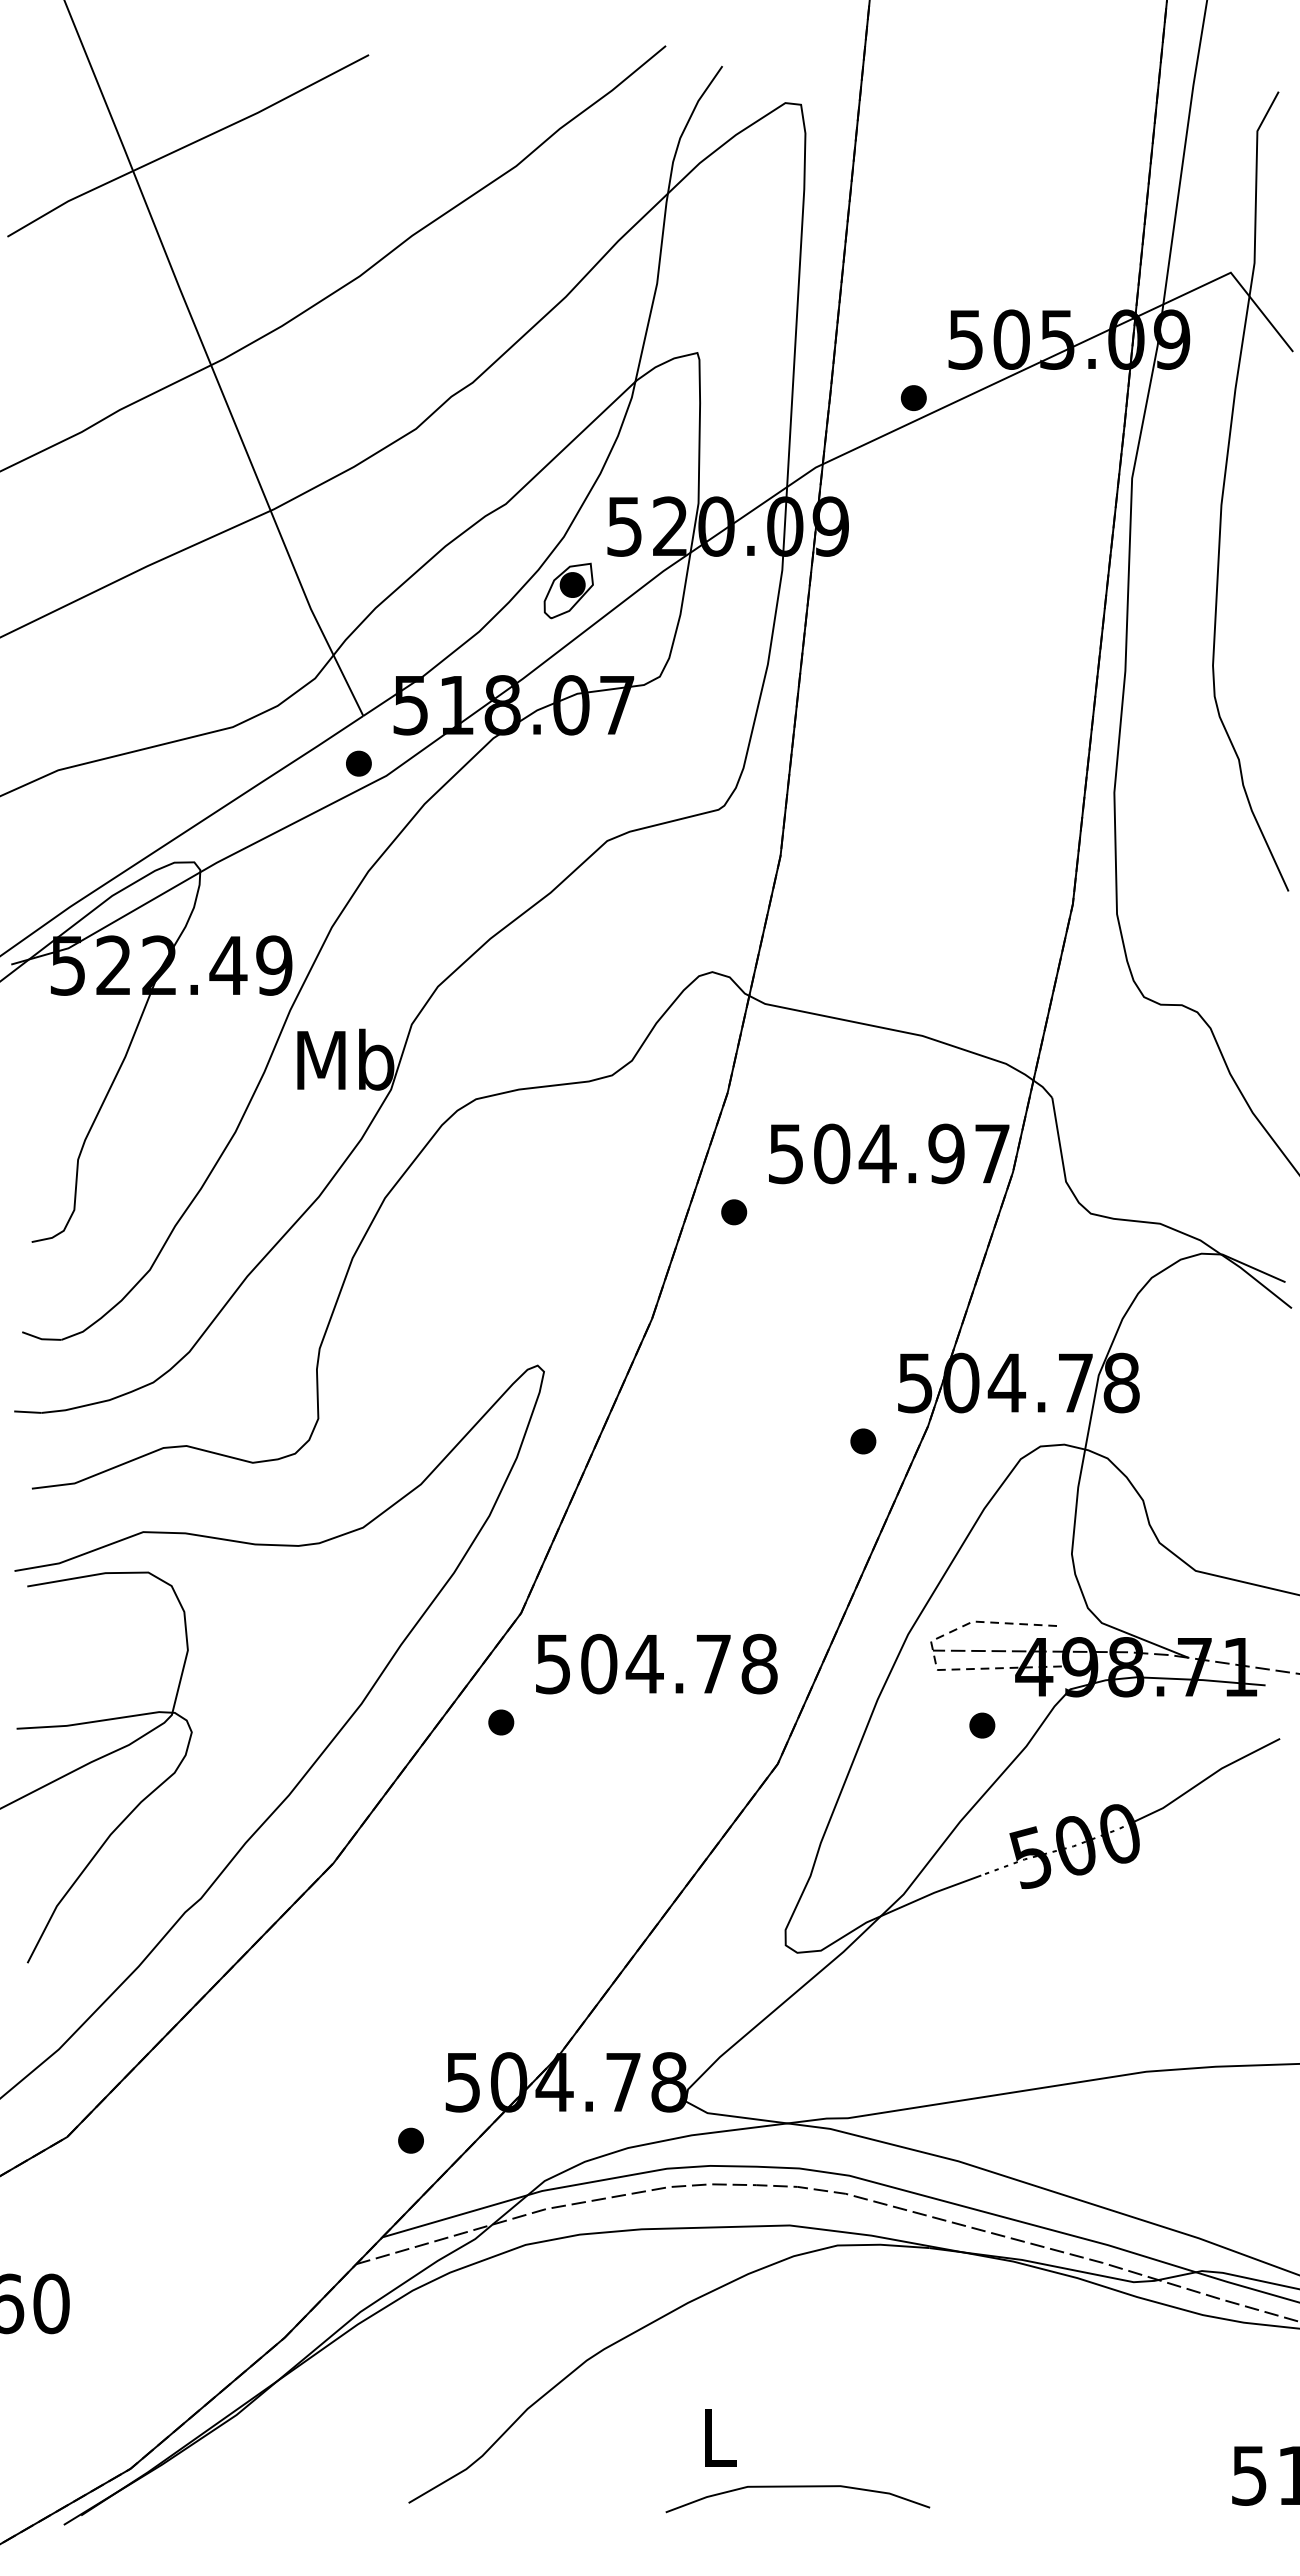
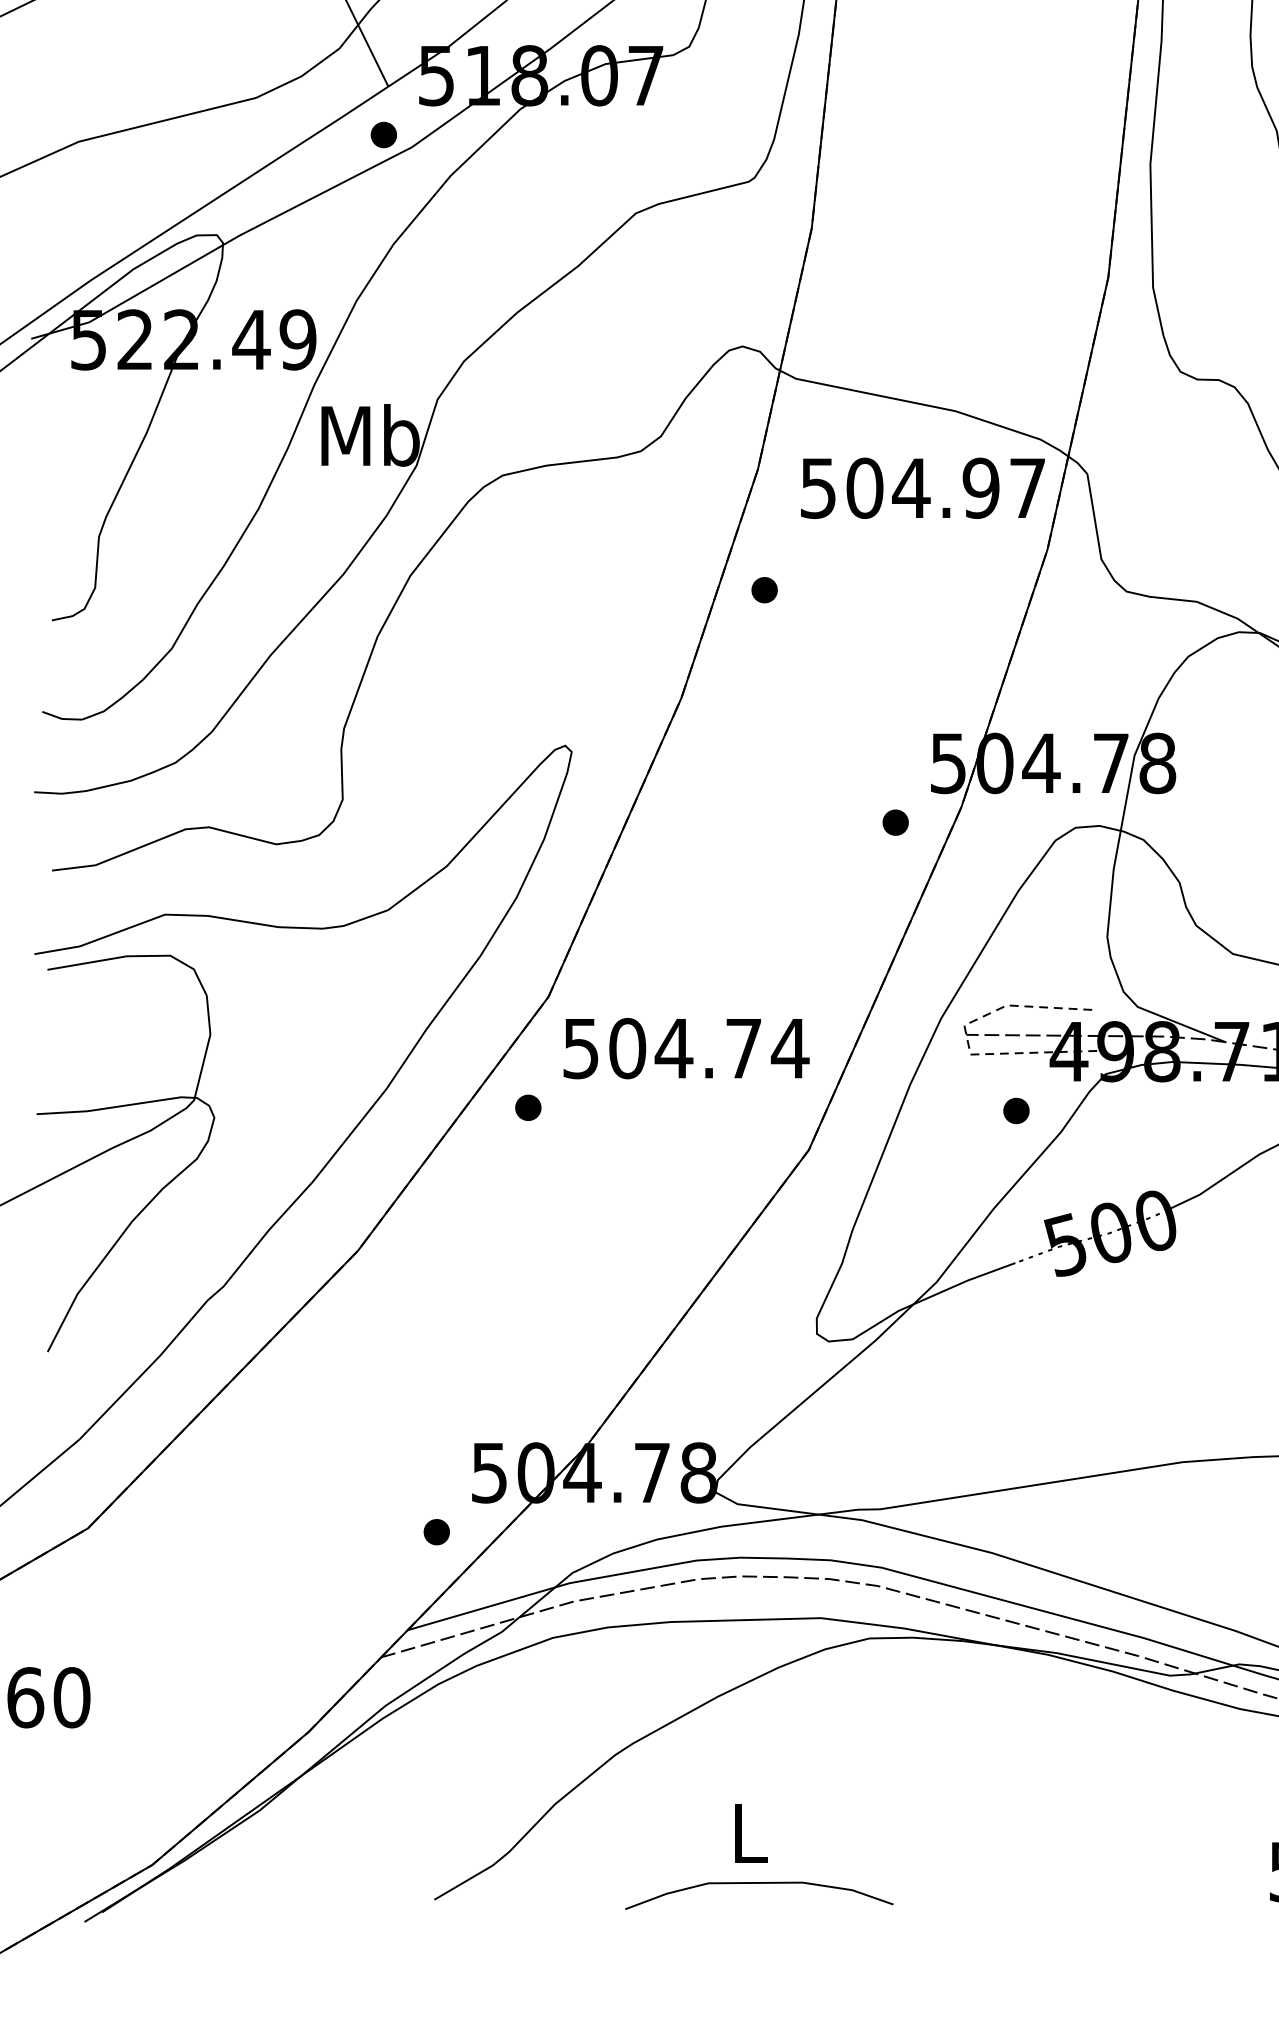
text: (889, 1153) -> (923, 487), moved
text: (759, 1663) -> (790, 1047), 504.78 -> 504.74
curve: (797, 2487) -> (758, 1883), moved

